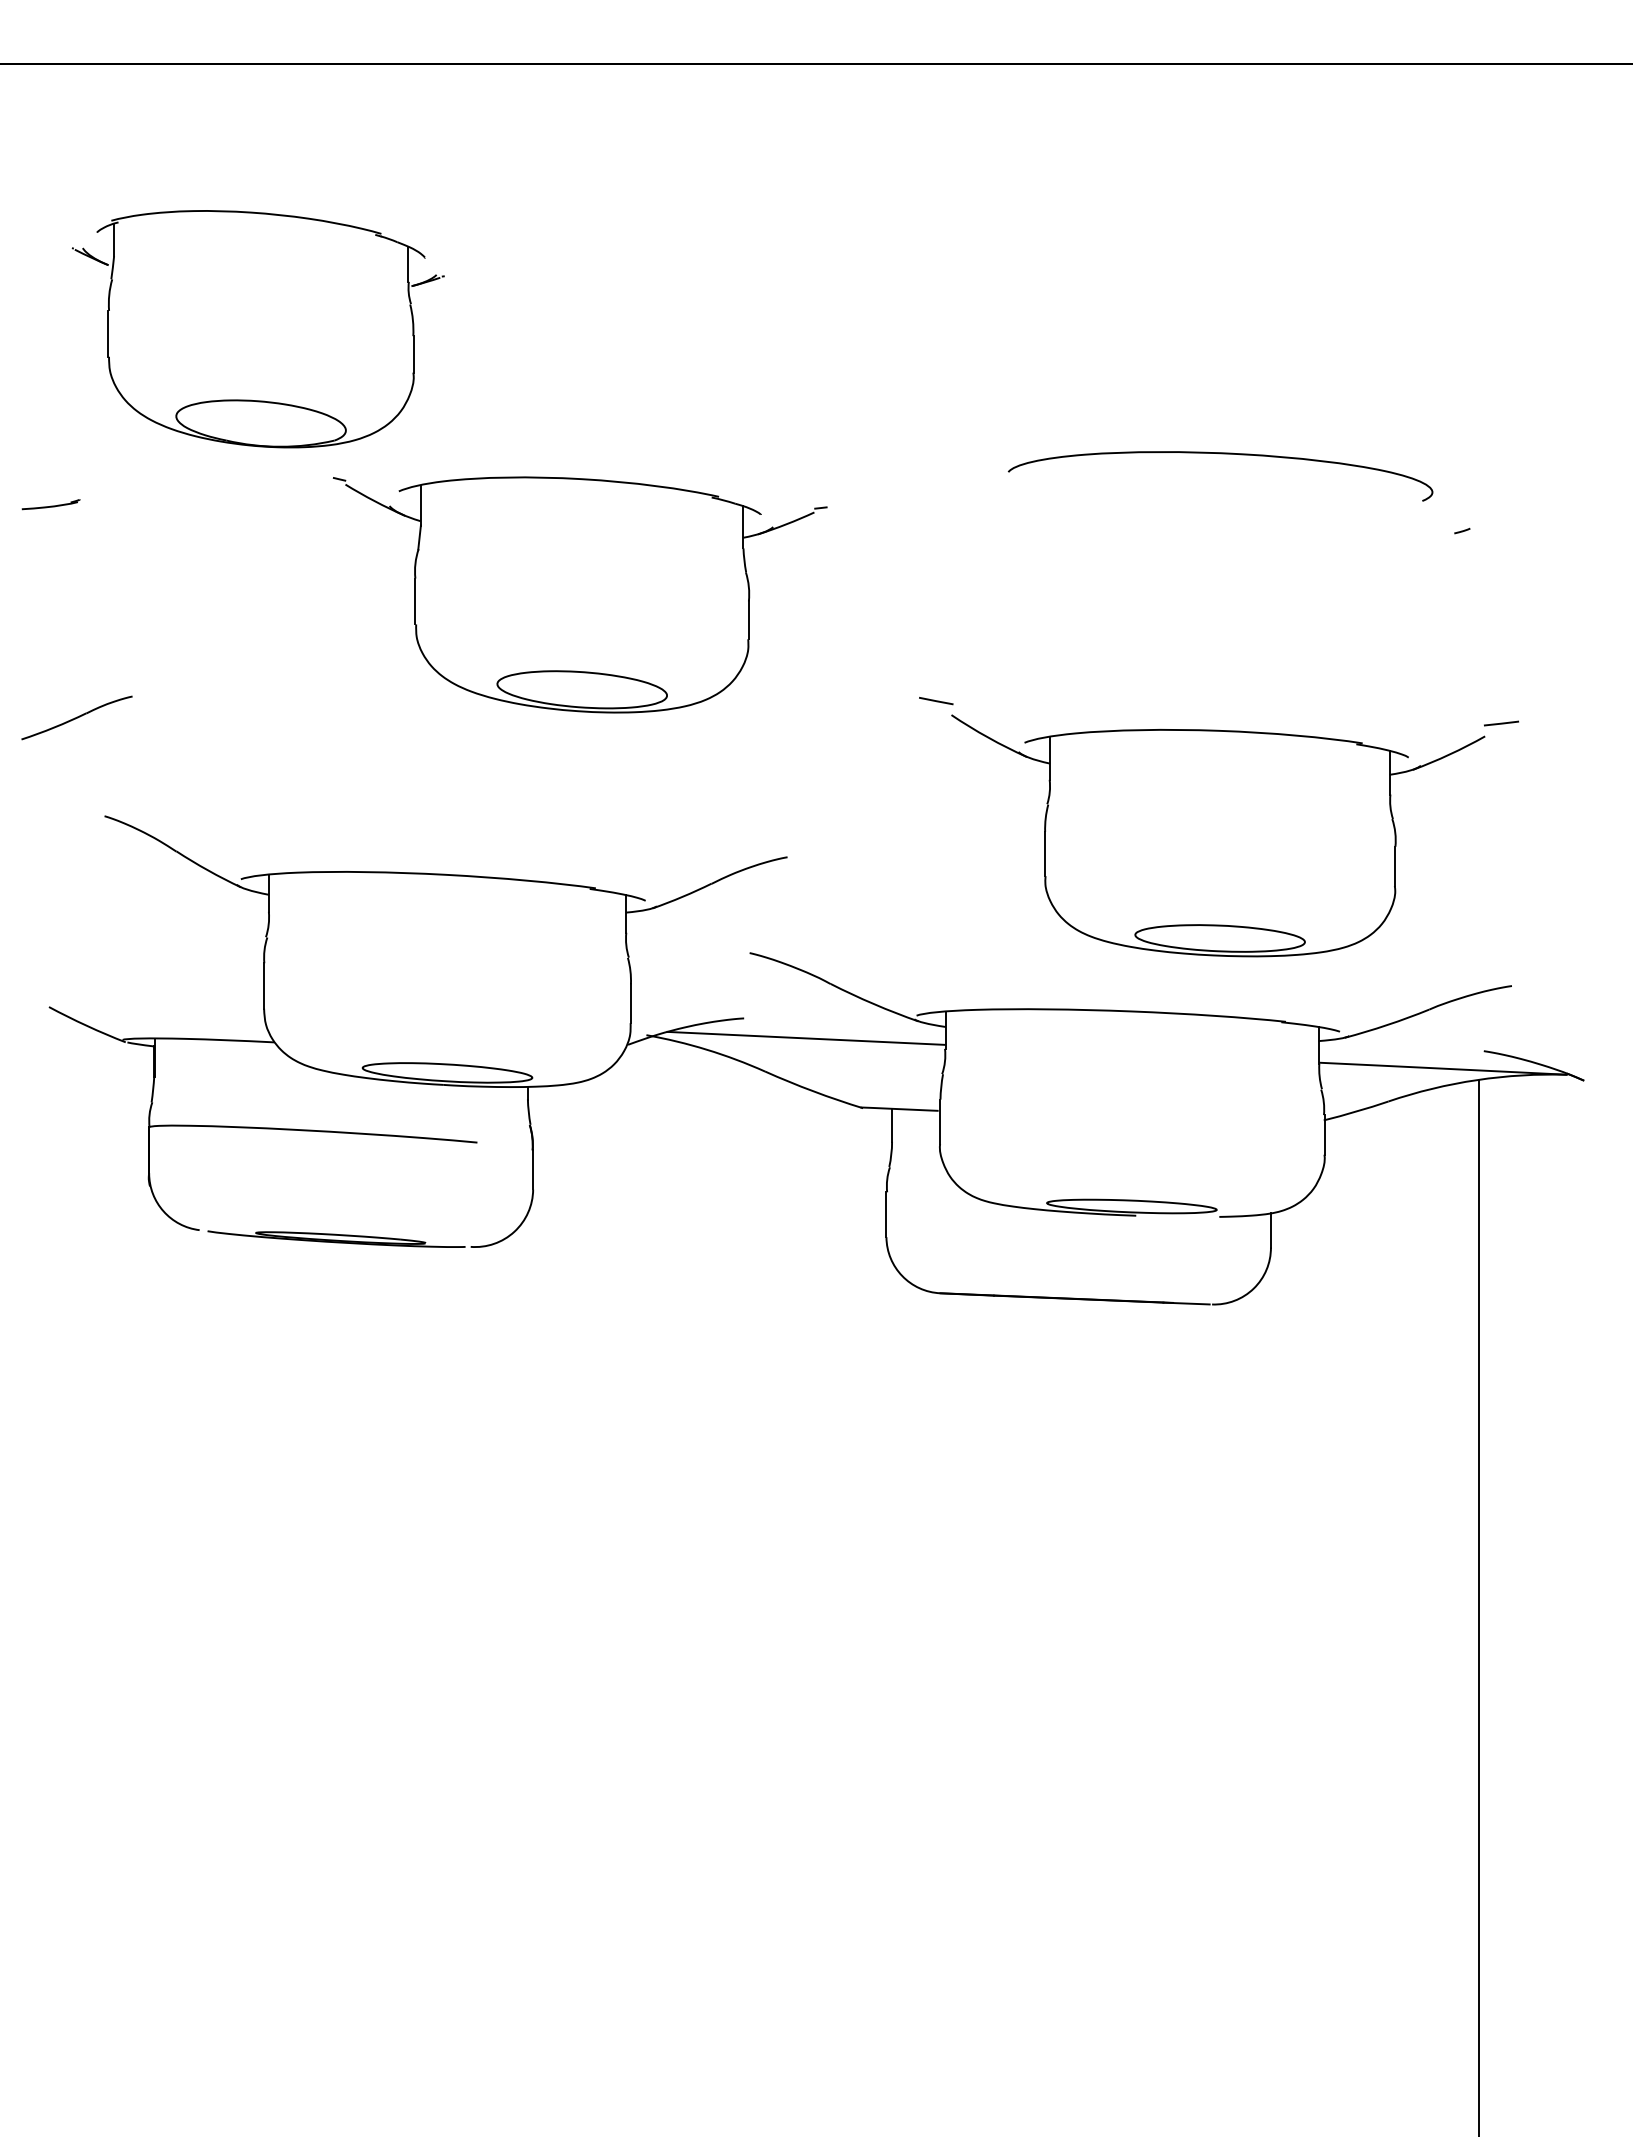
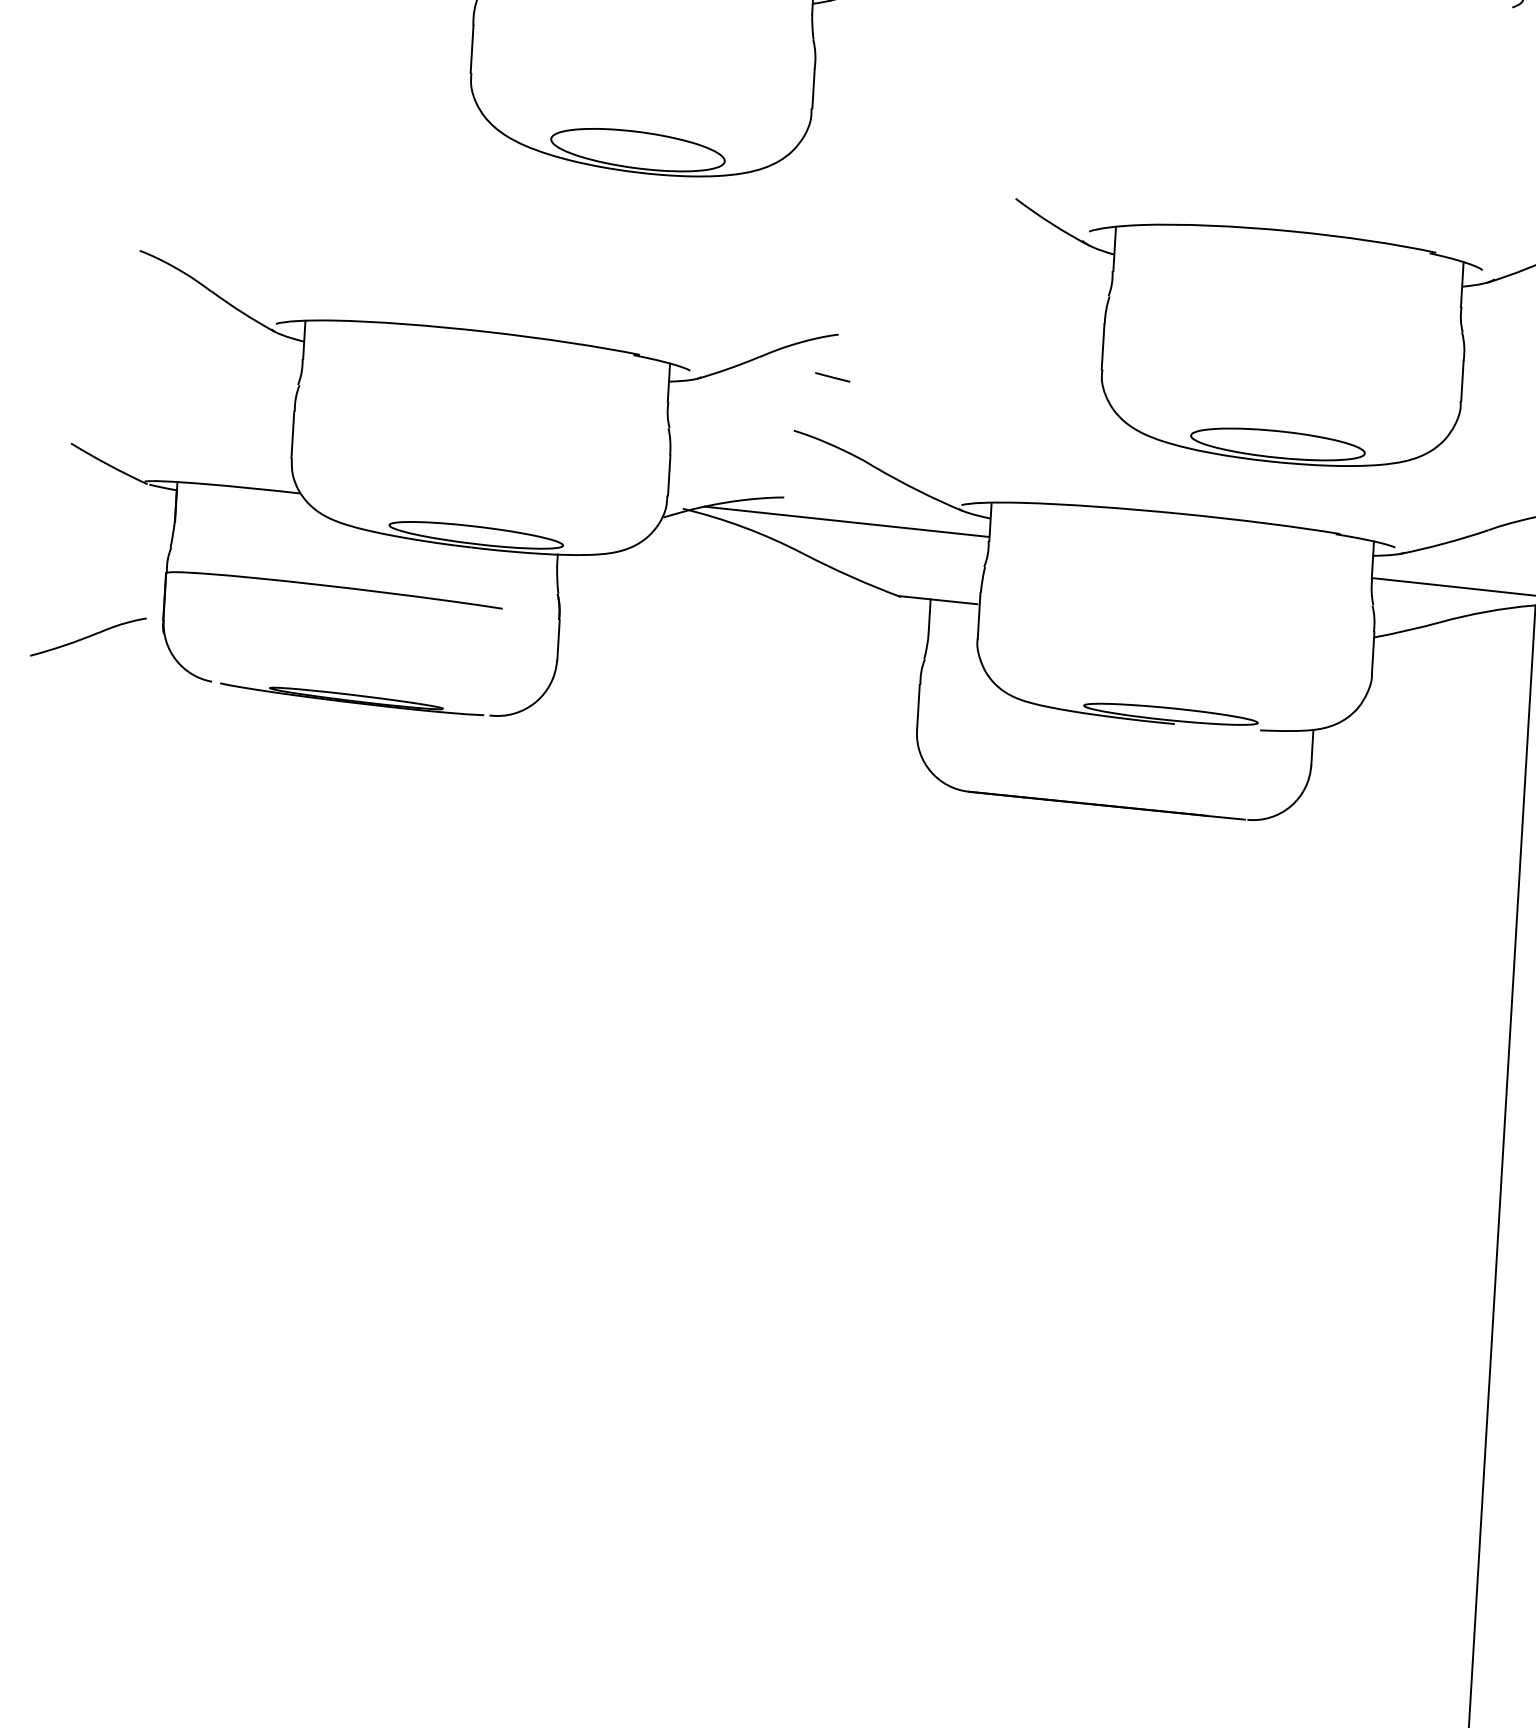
line: (936, 701) -> (832, 377), moved
part: (76, 717) -> (87, 636), moved

